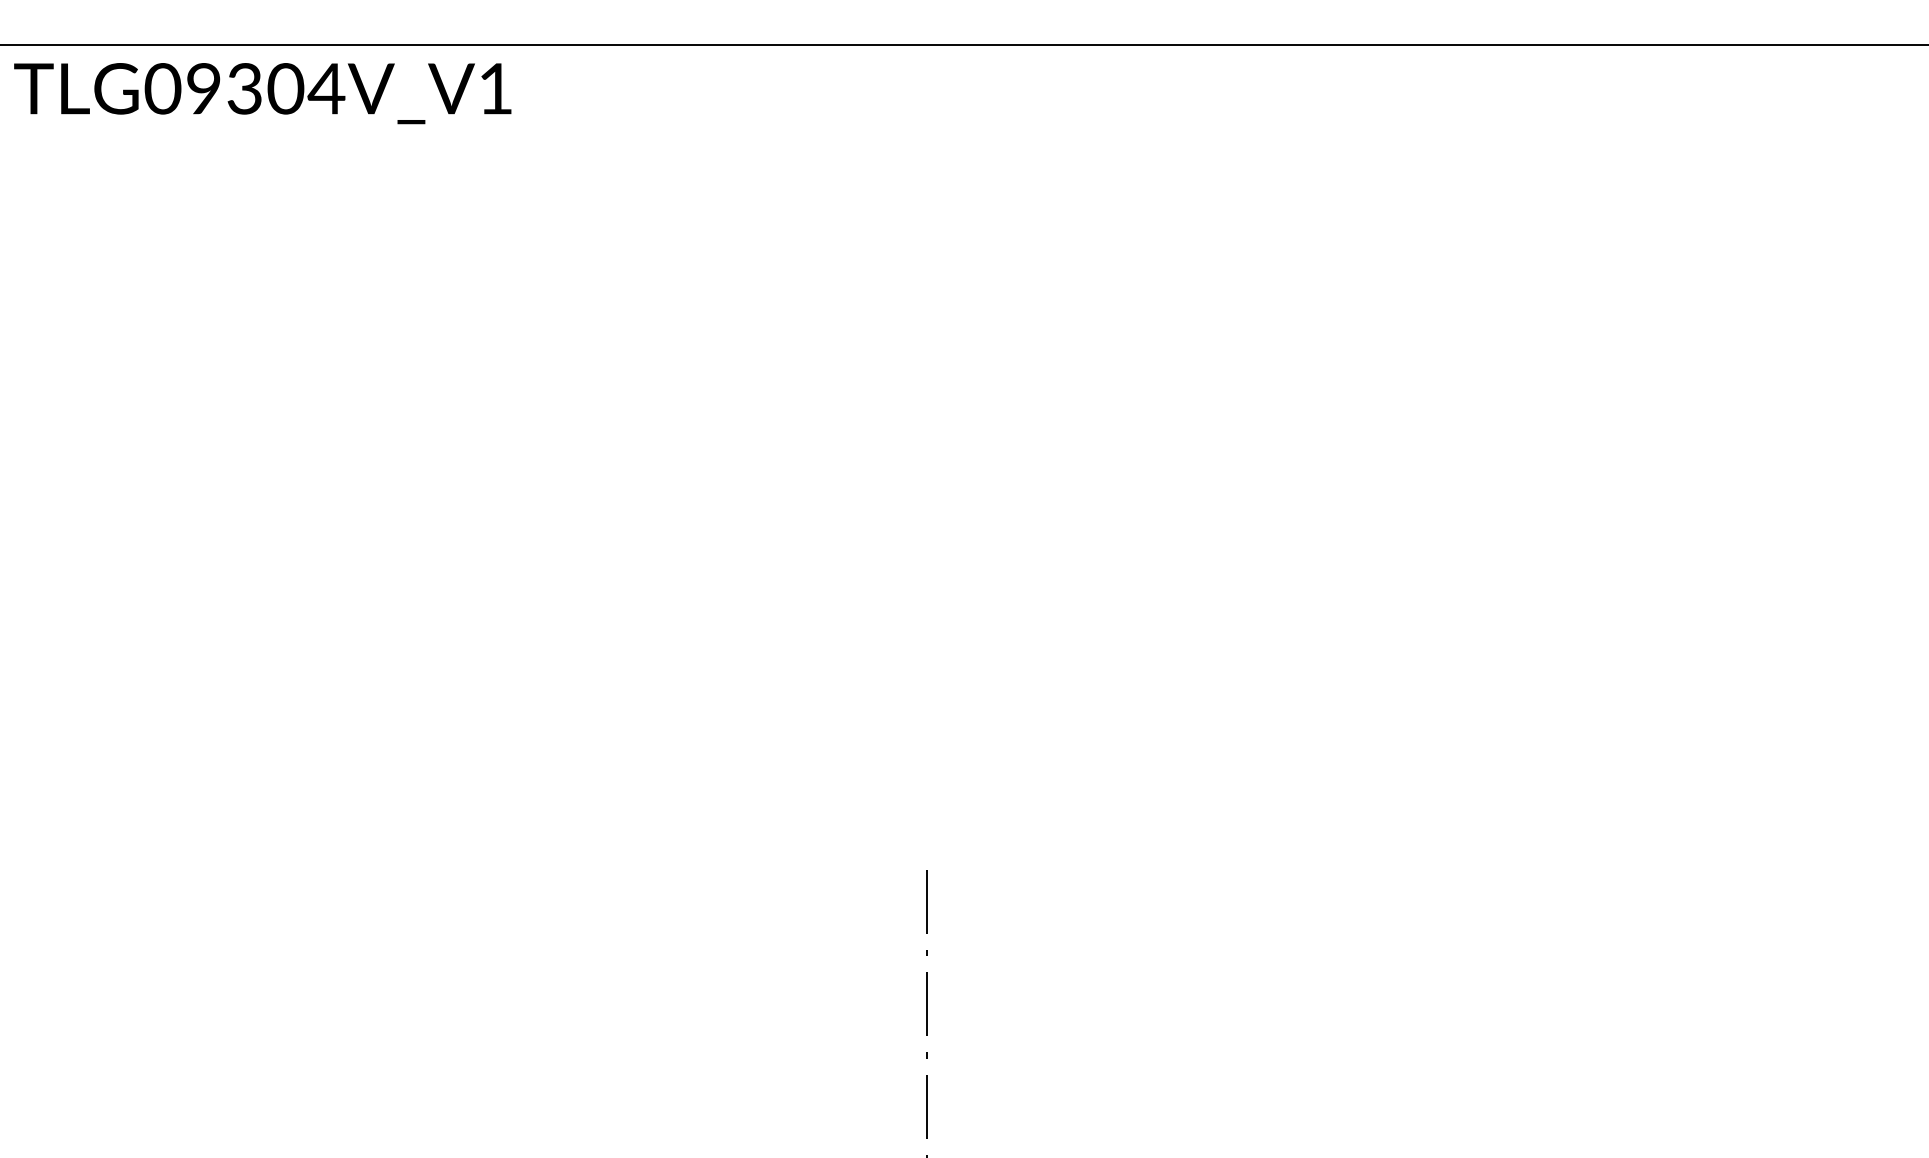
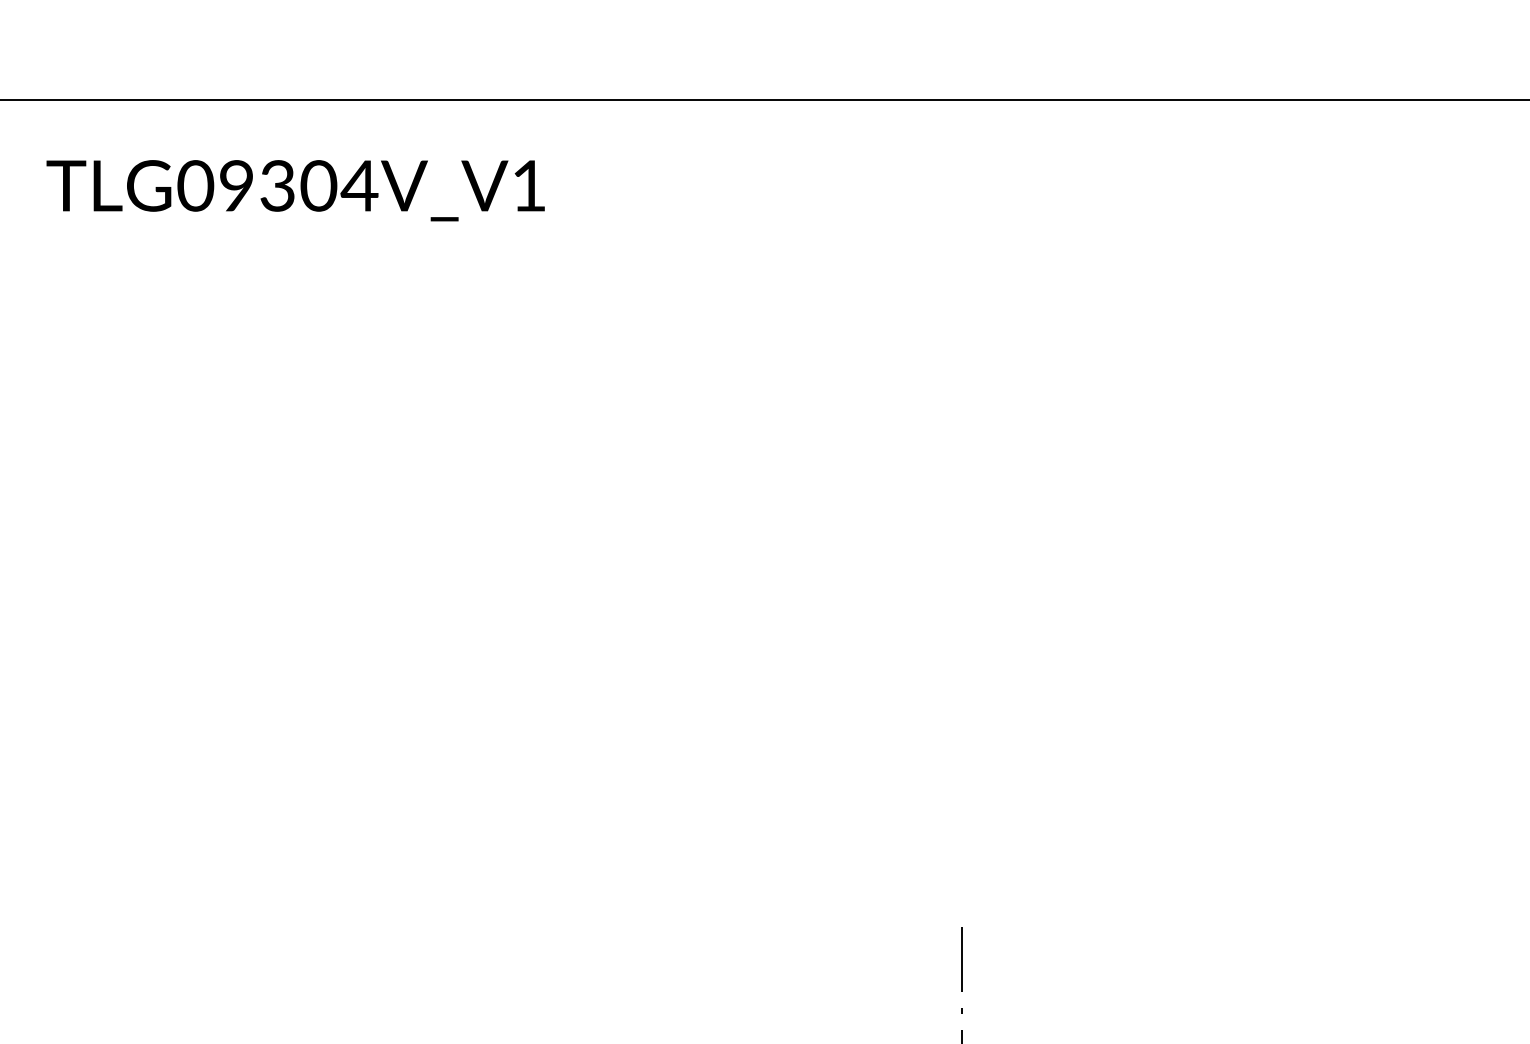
text: (262, 93) -> (295, 190), moved

